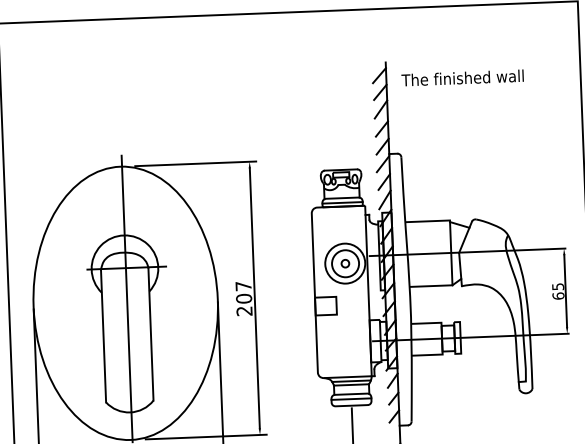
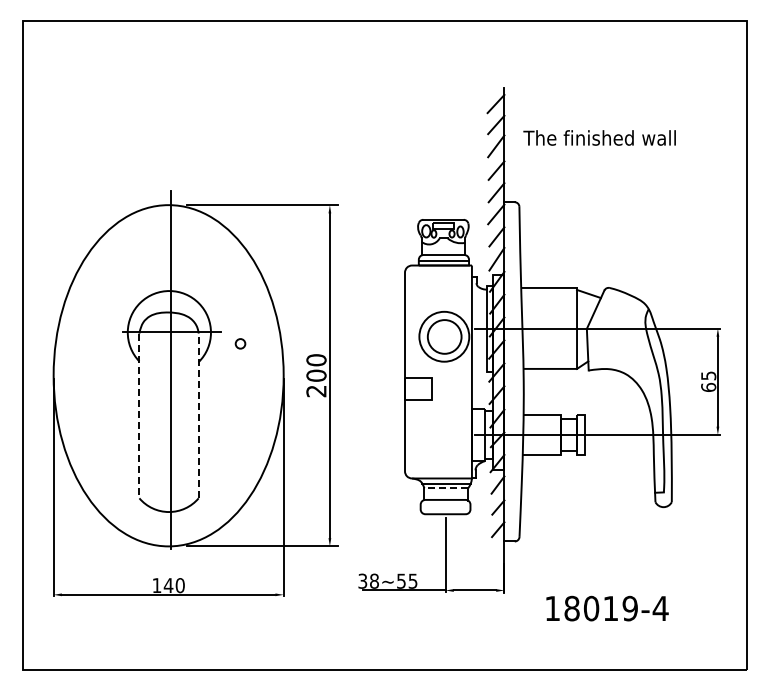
text: (462, 77) -> (599, 137), moved
circle: (345, 263) -> (240, 343), moved
text: (243, 286) -> (316, 360), 207 -> 200
line: (150, 334) -> (198, 415), solid -> dashed
line: (103, 336) -> (139, 416), solid -> dashed
line: (351, 385) -> (446, 488), solid -> dashed
line: (351, 399) -> (445, 506), removed

